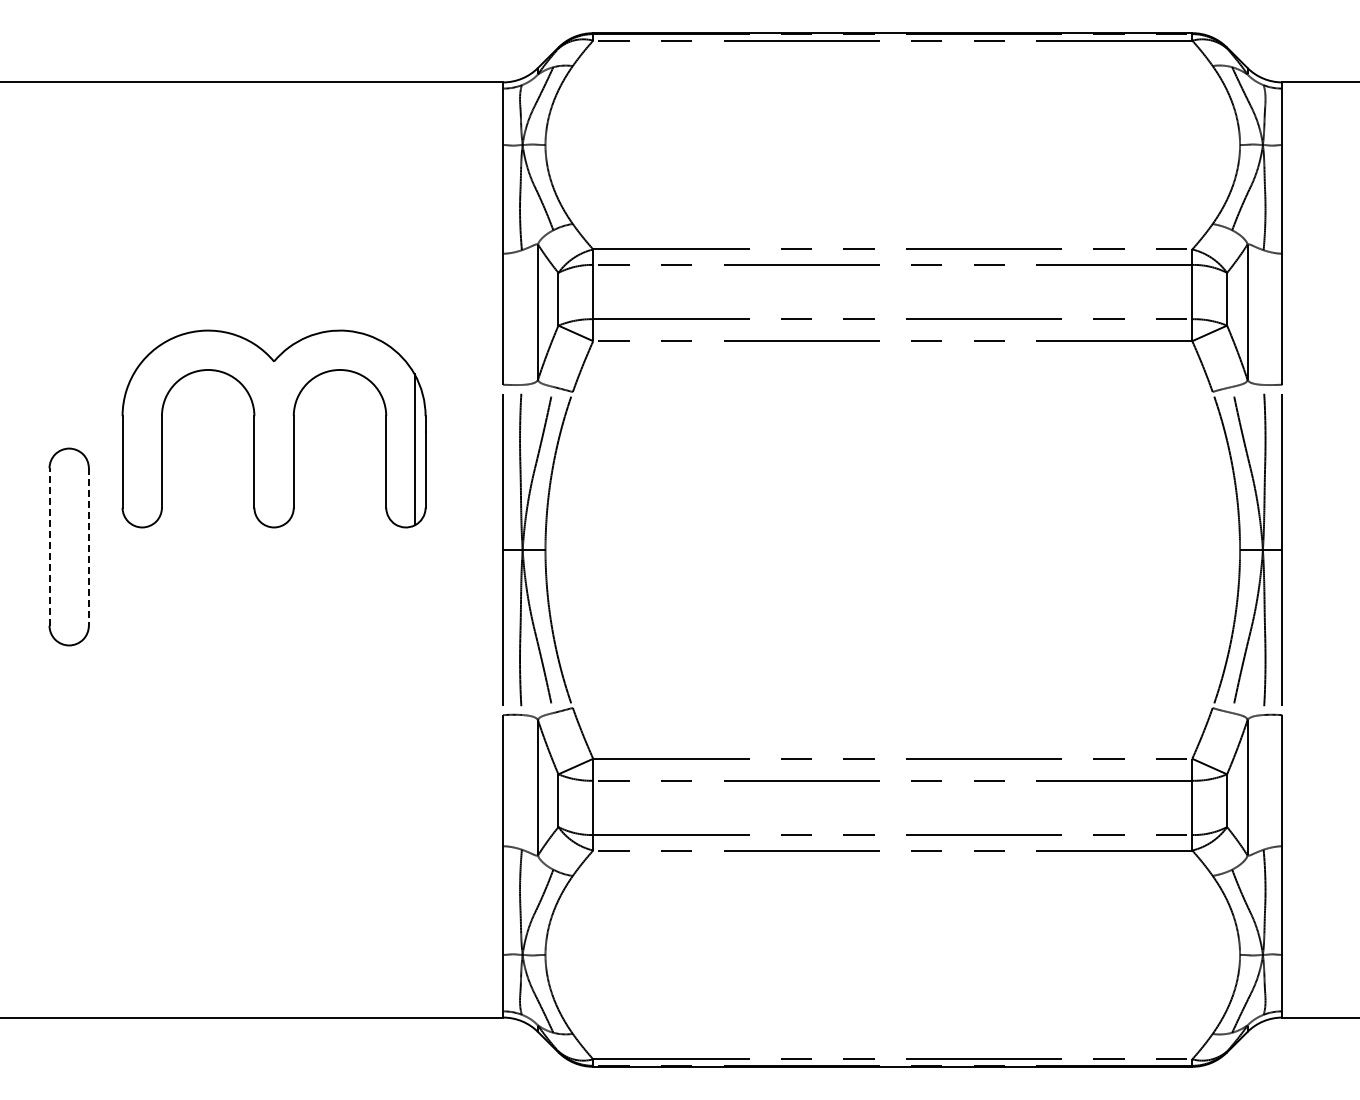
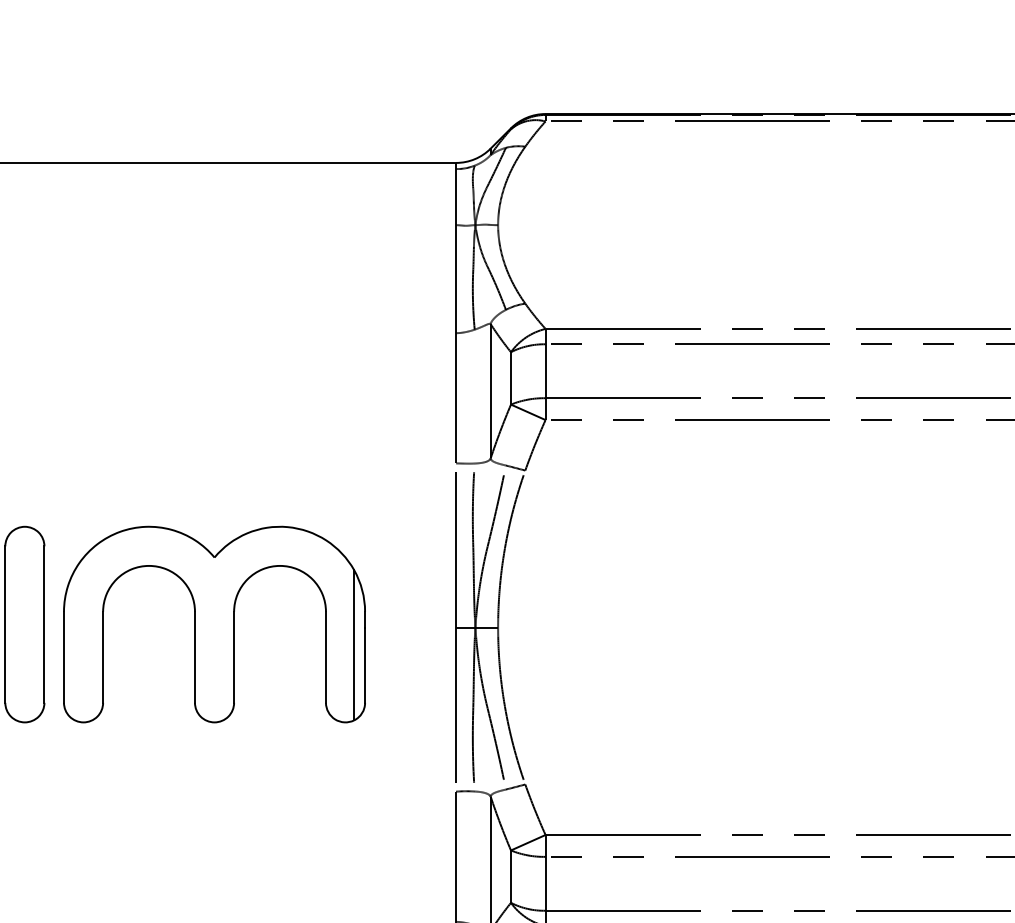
part: (273, 428) -> (213, 624), moved
line: (49, 547) -> (5, 625), dashed -> solid
line: (88, 547) -> (44, 625), dashed -> solid

